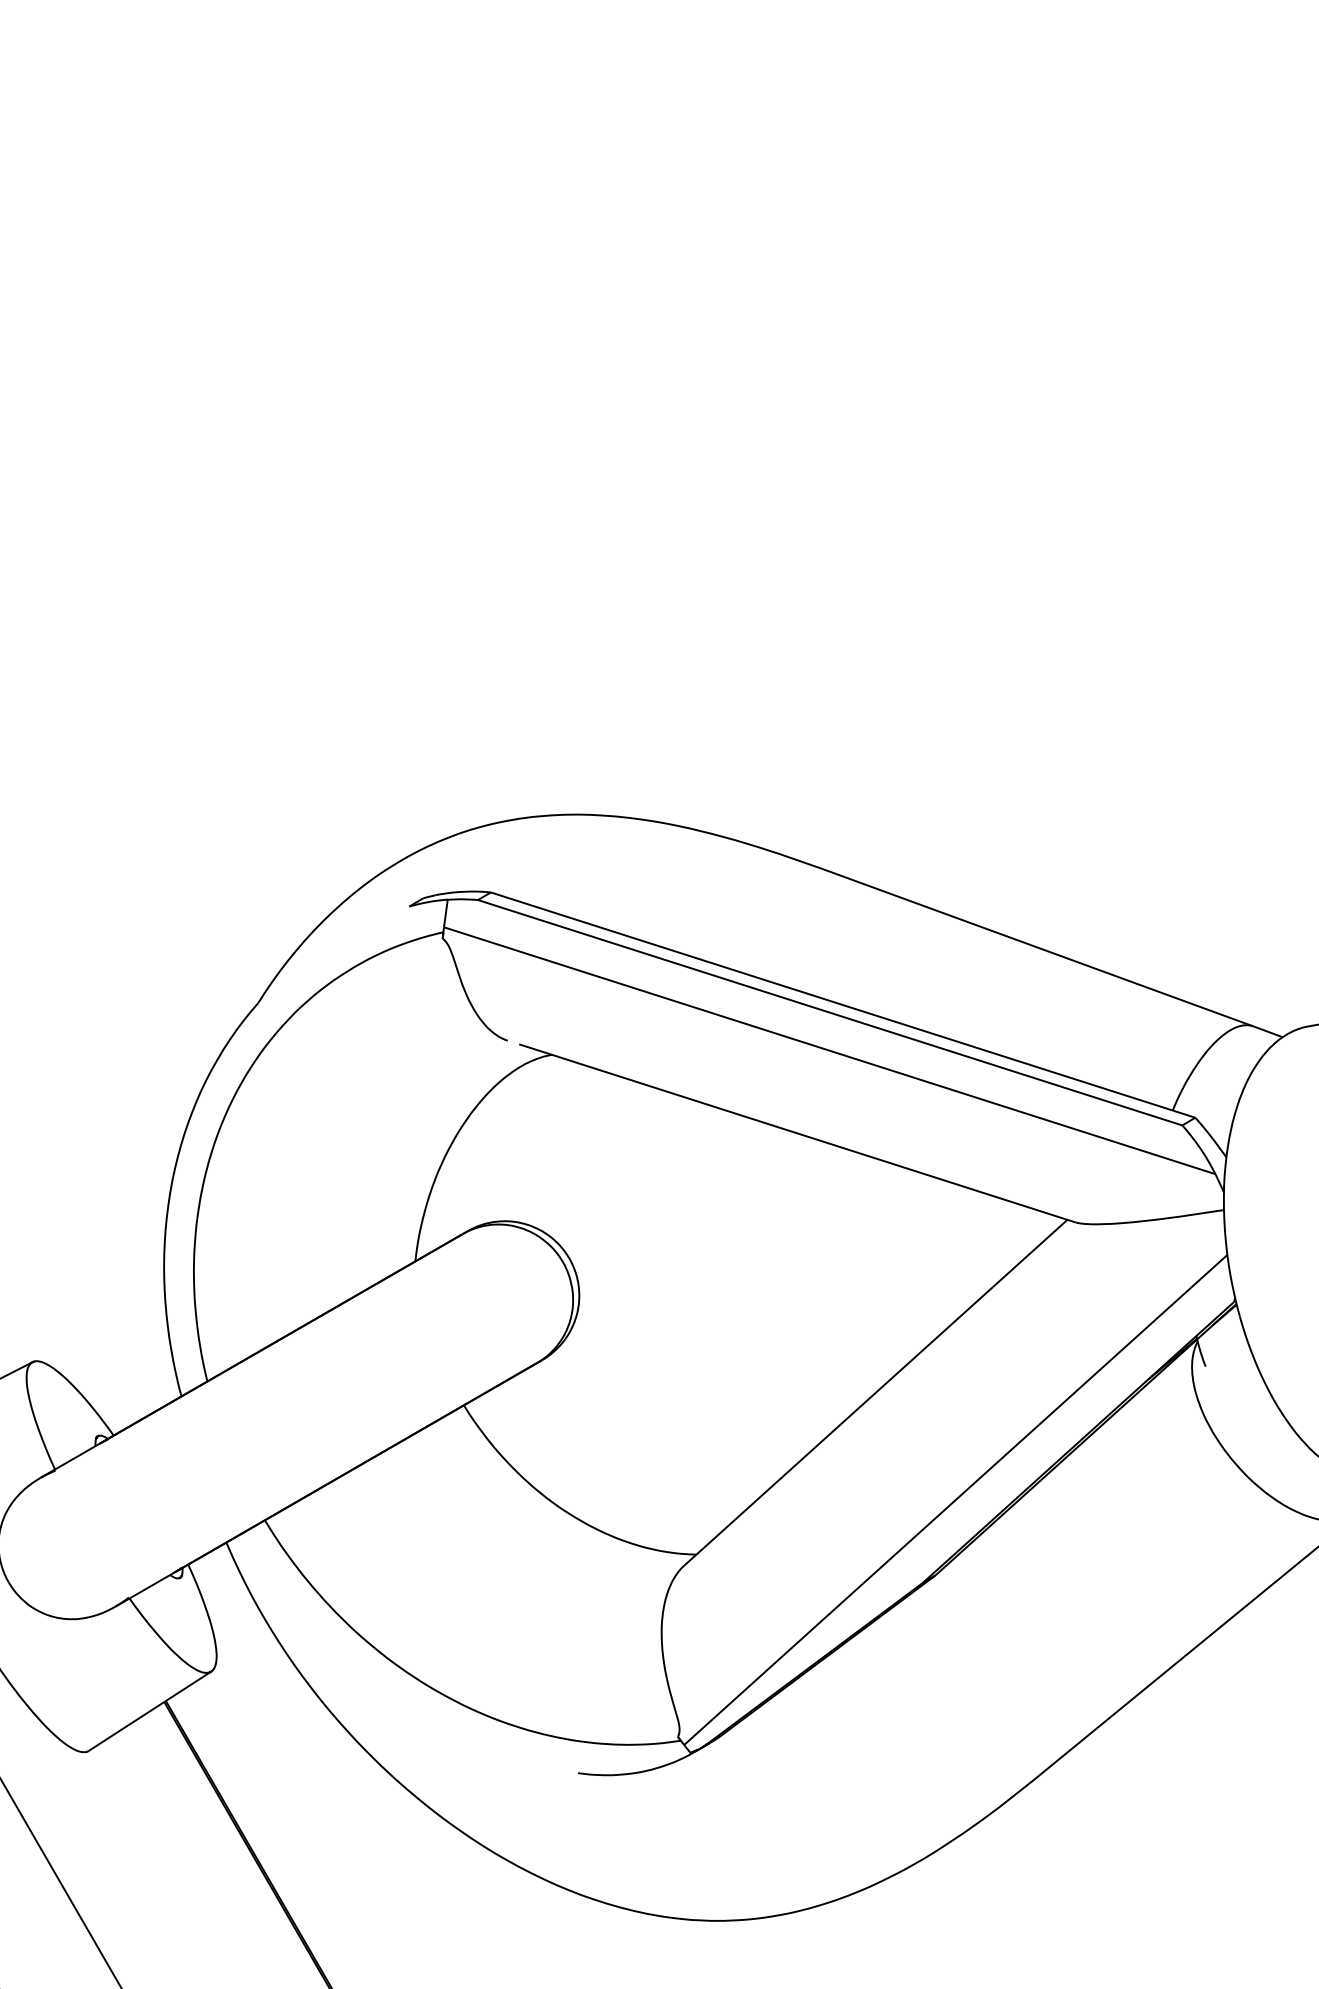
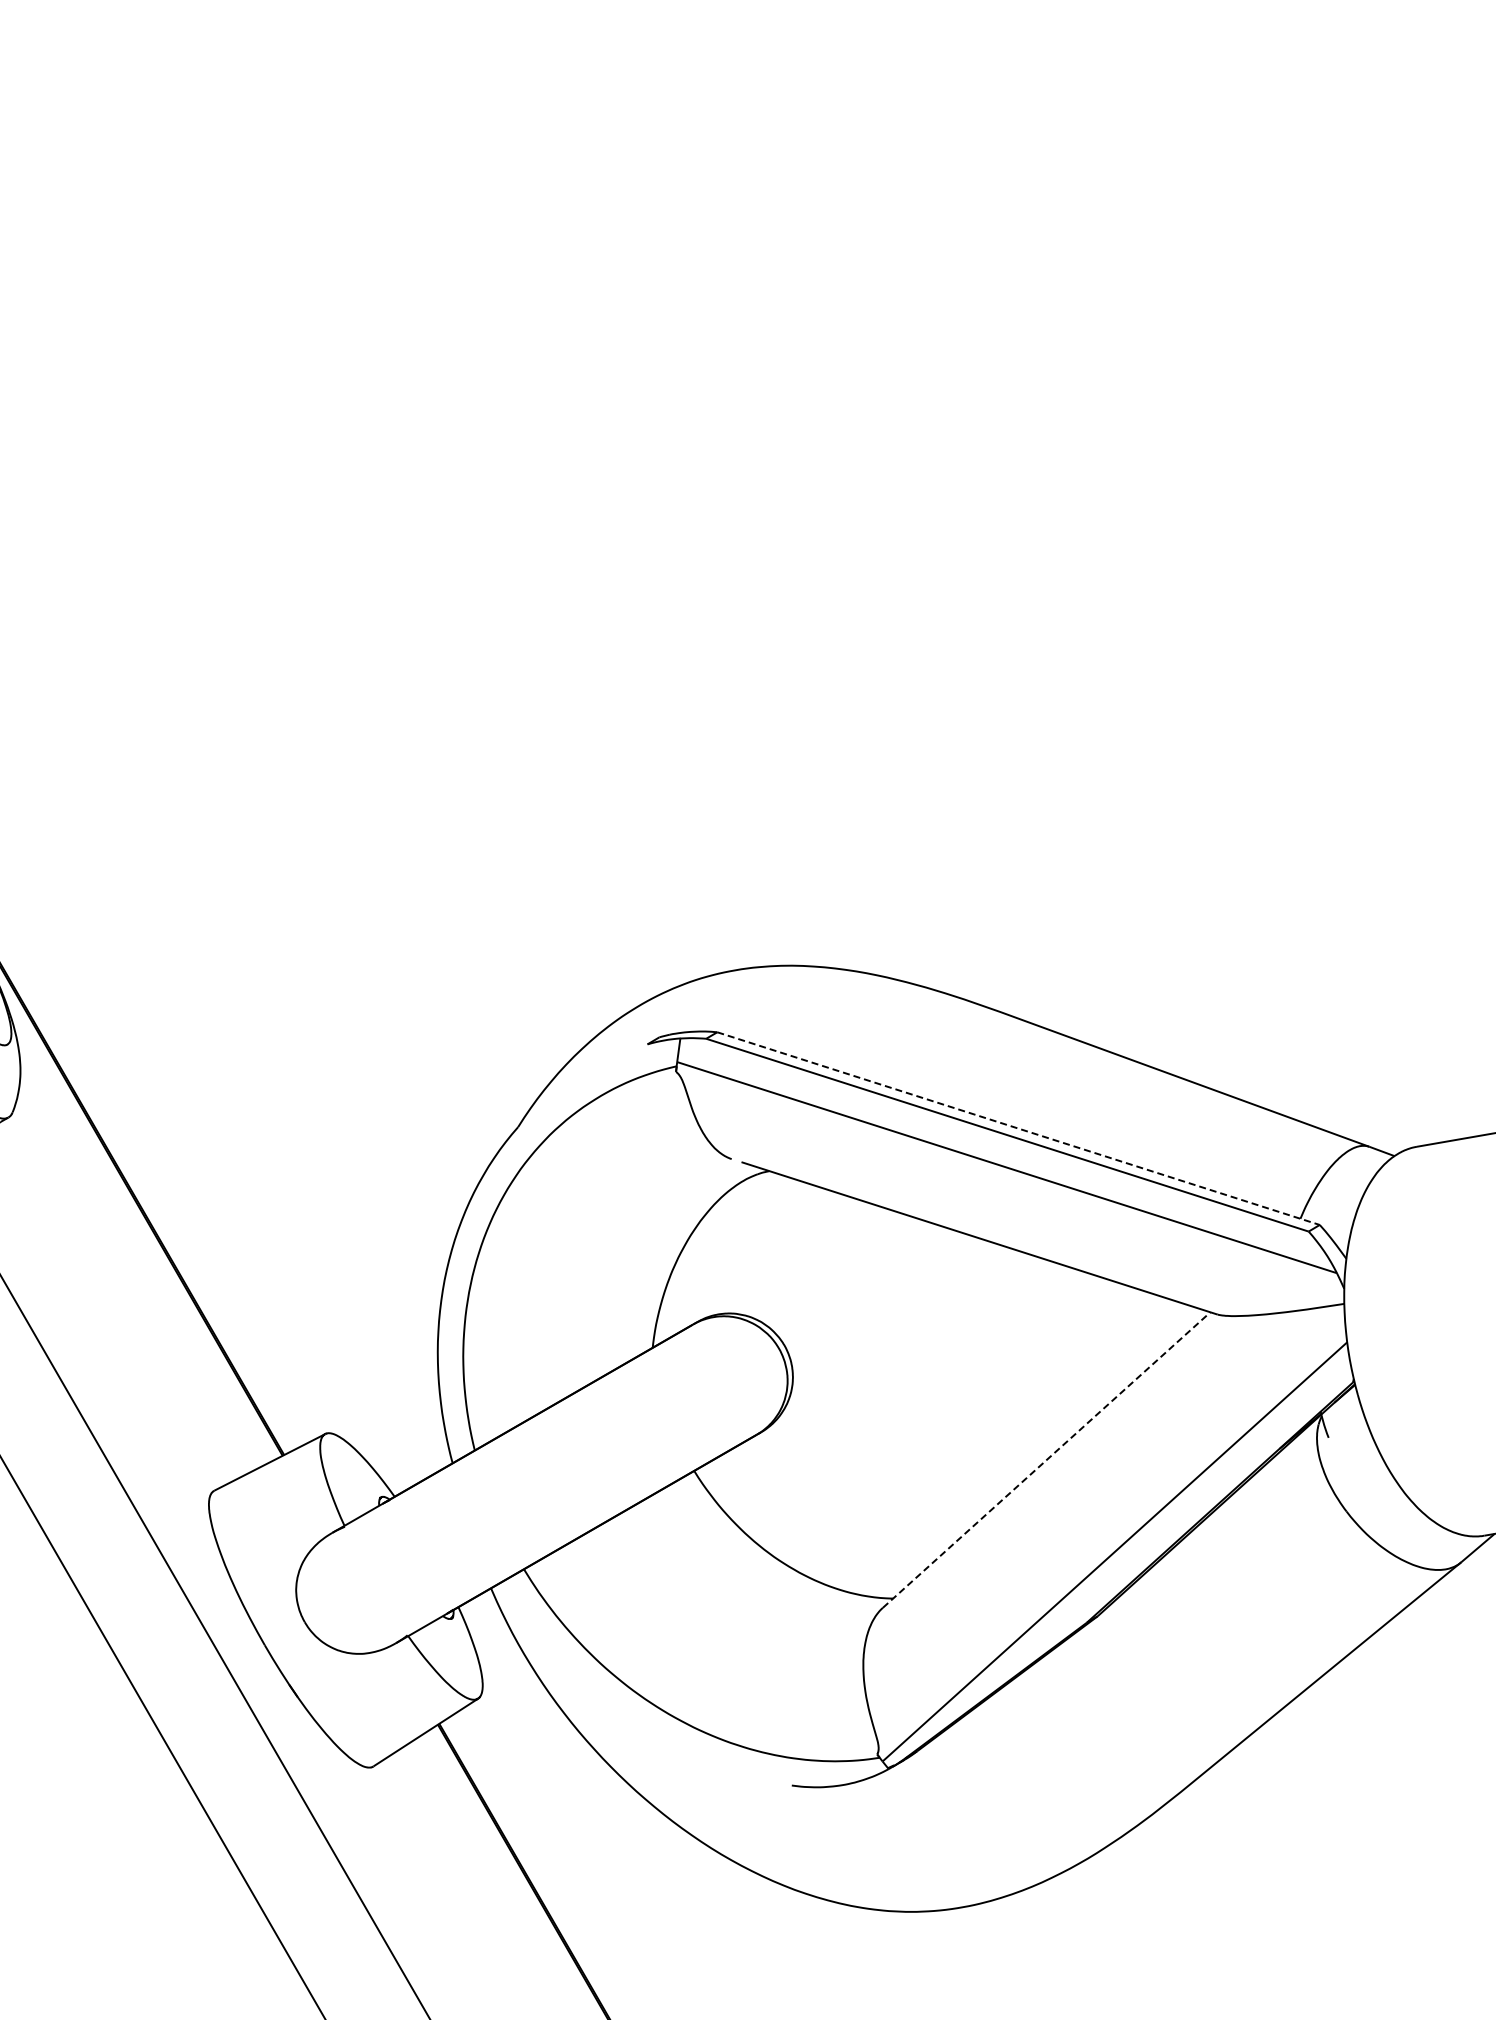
line: (844, 1004) -> (1019, 1128), solid -> dashed
line: (875, 1393) -> (1046, 1460), solid -> dashed

